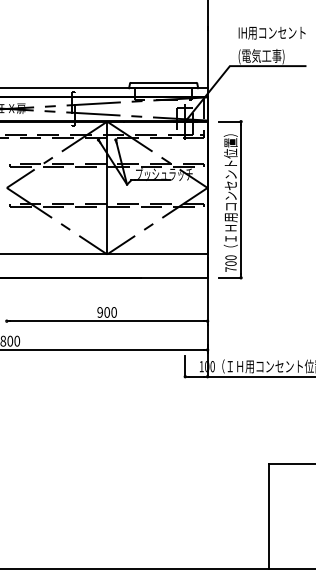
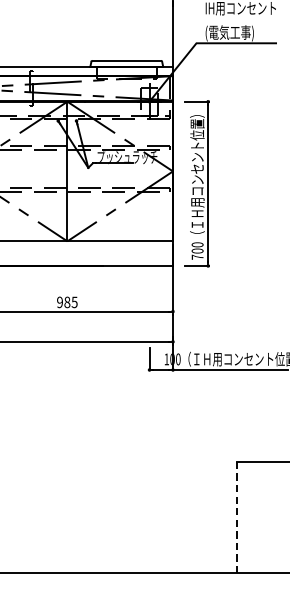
text: (110, 312) -> (70, 302), 900 -> 985
line: (268, 516) -> (237, 517), solid -> dashed

